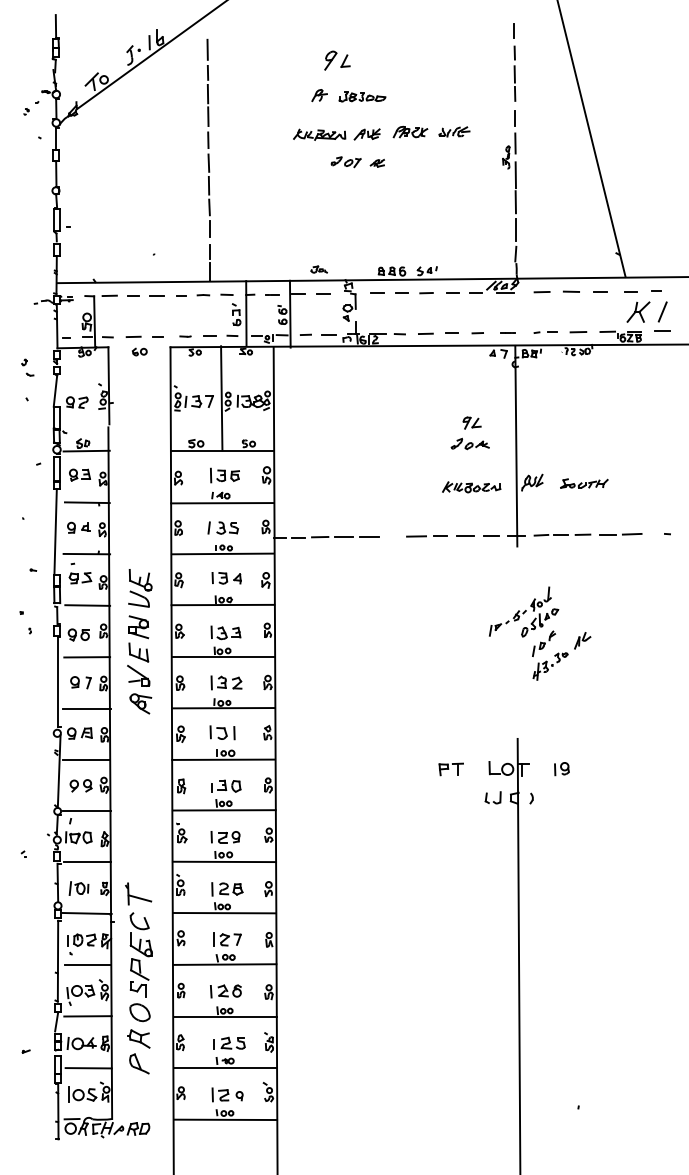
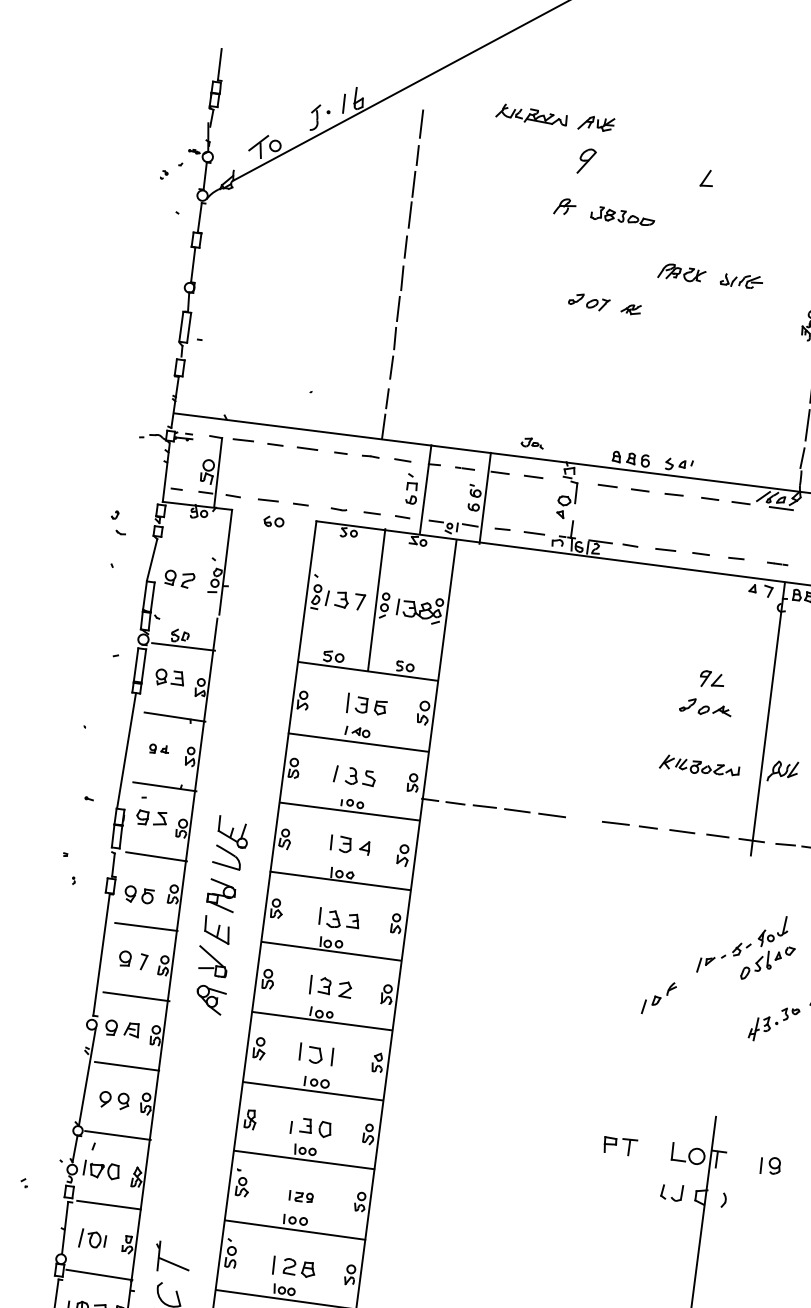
part: (345, 60) -> (707, 177), moved
part: (336, 134) -> (554, 118), moved
part: (78, 527) -> (158, 749), size x0.6
part: (543, 643) -> (658, 997), moved
part: (225, 837) -> (301, 1197), size x0.6

